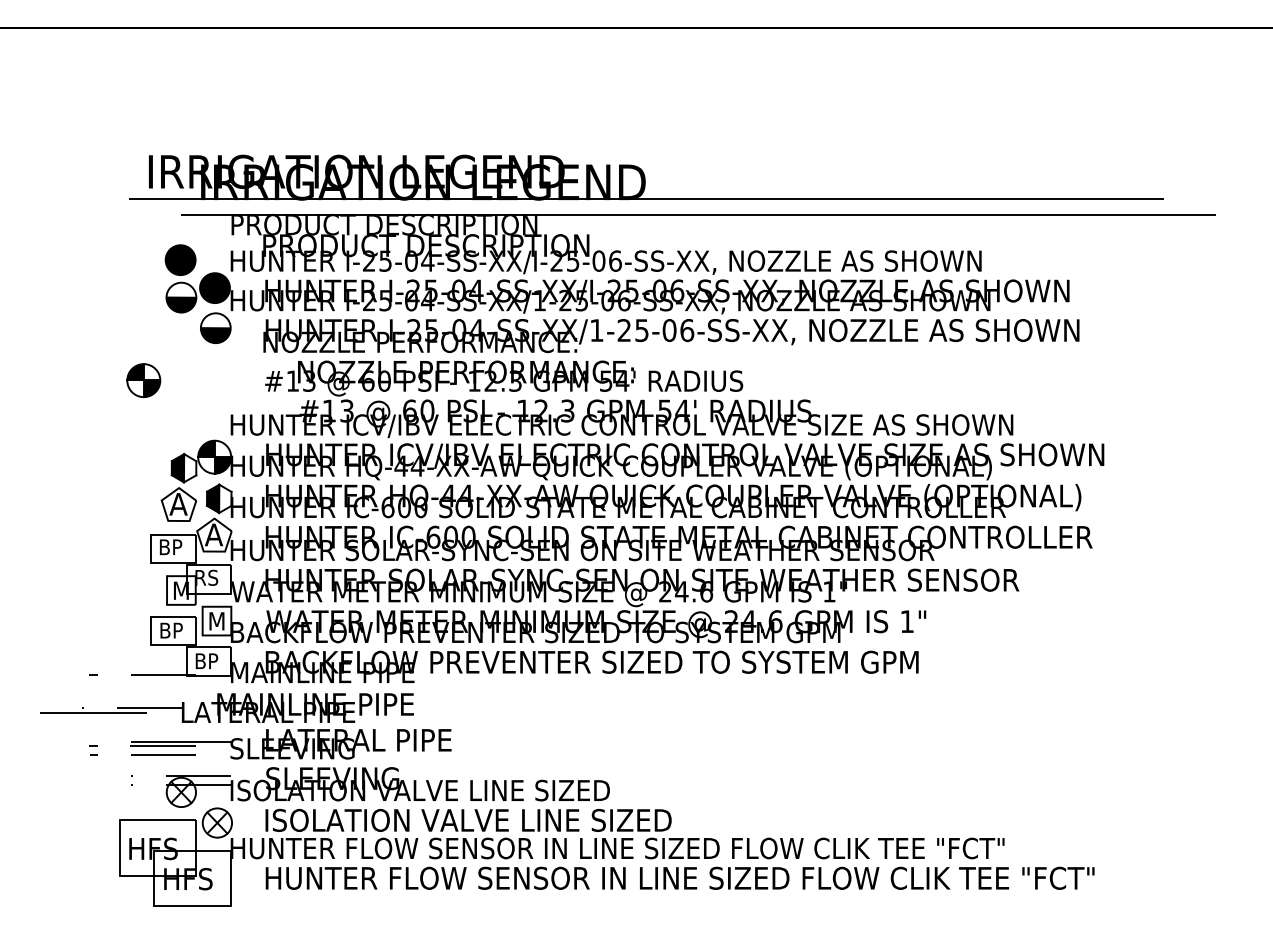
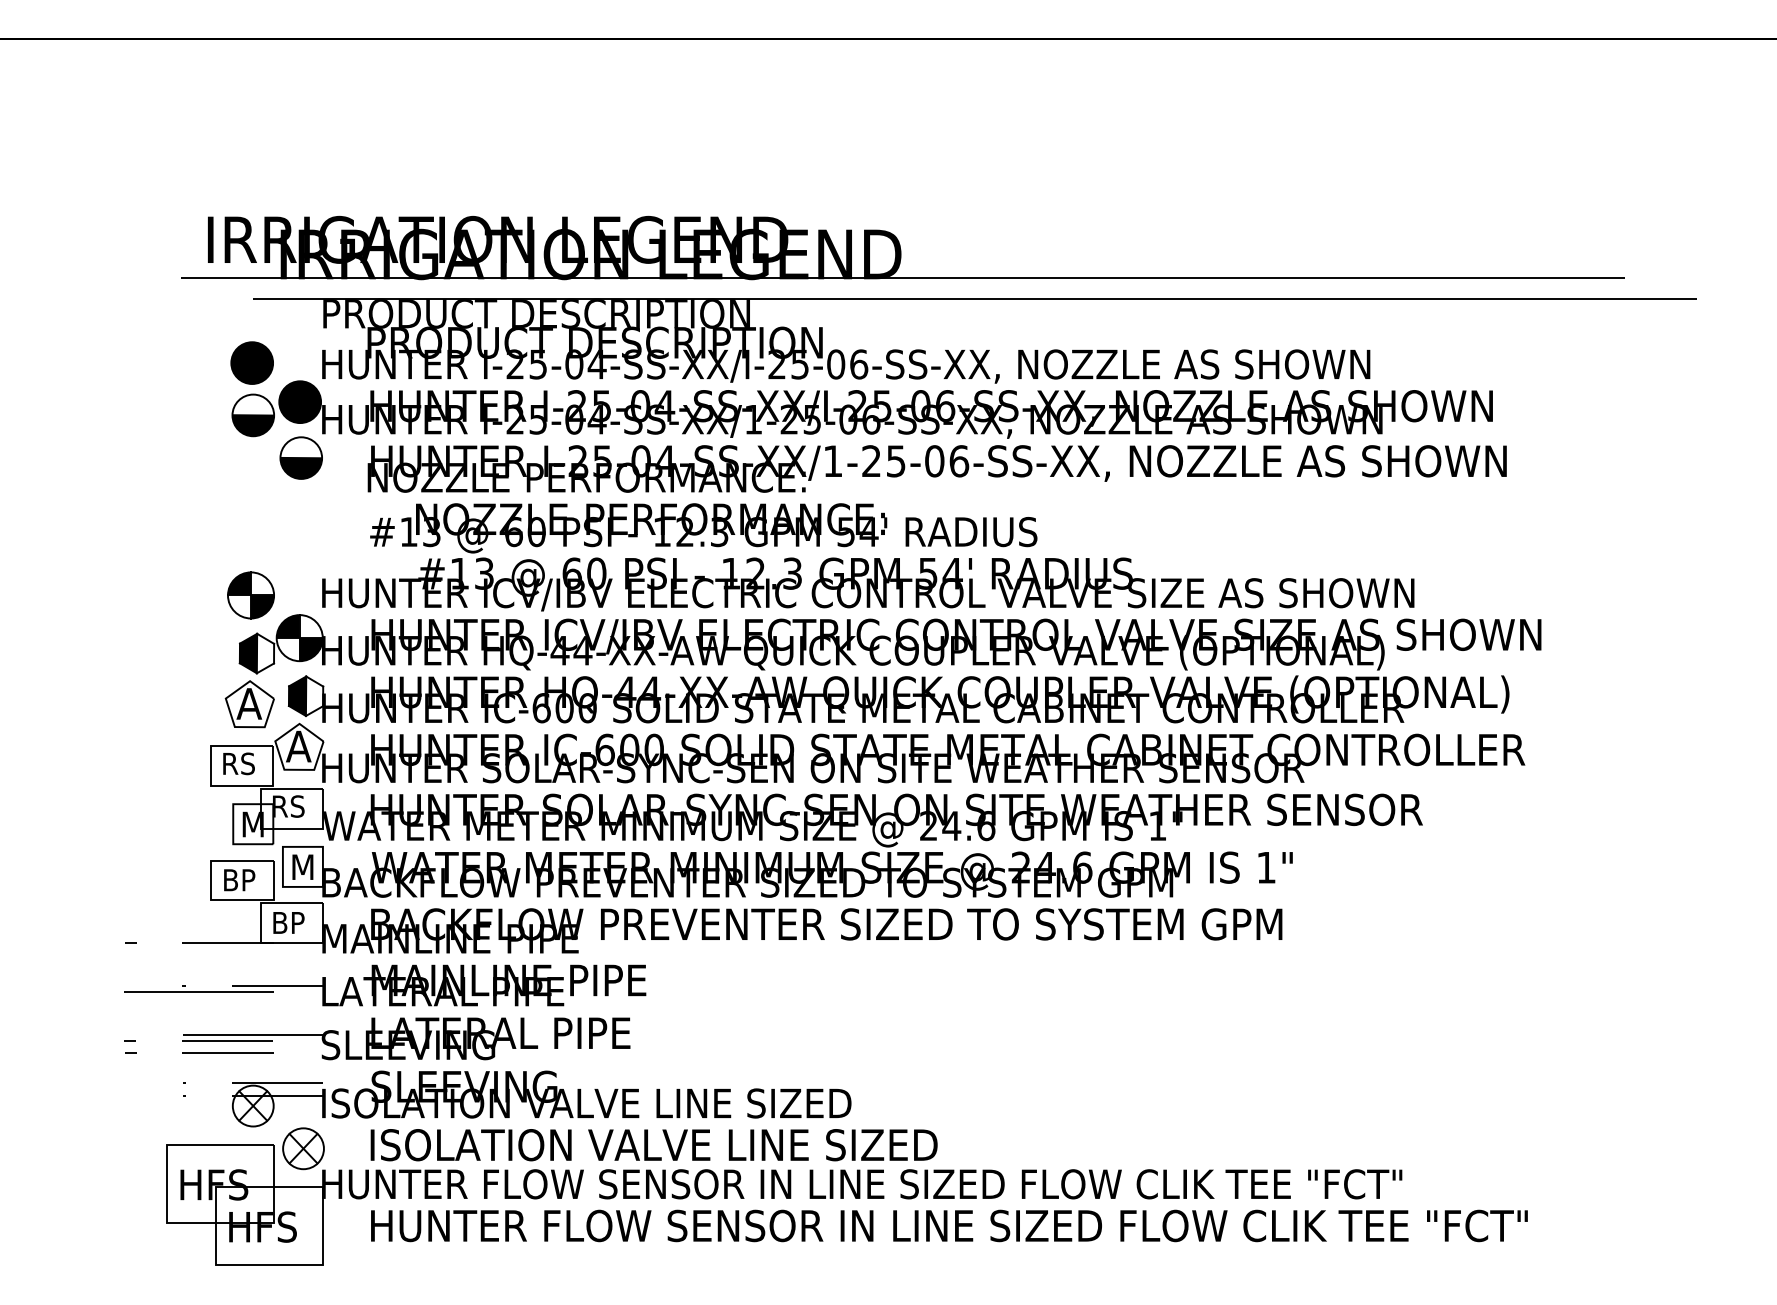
part: (143, 380) -> (250, 595), moved
text: (171, 547) -> (239, 764), BP -> RS
part: (226, 707) -> (384, 984), moved

